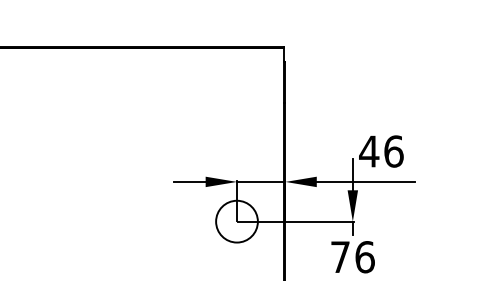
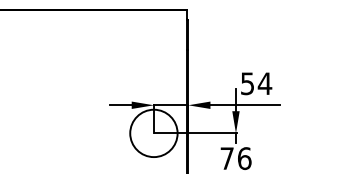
text: (381, 151) -> (256, 83), 46 -> 54
circle: (236, 221) -> (153, 133), size x1.6

